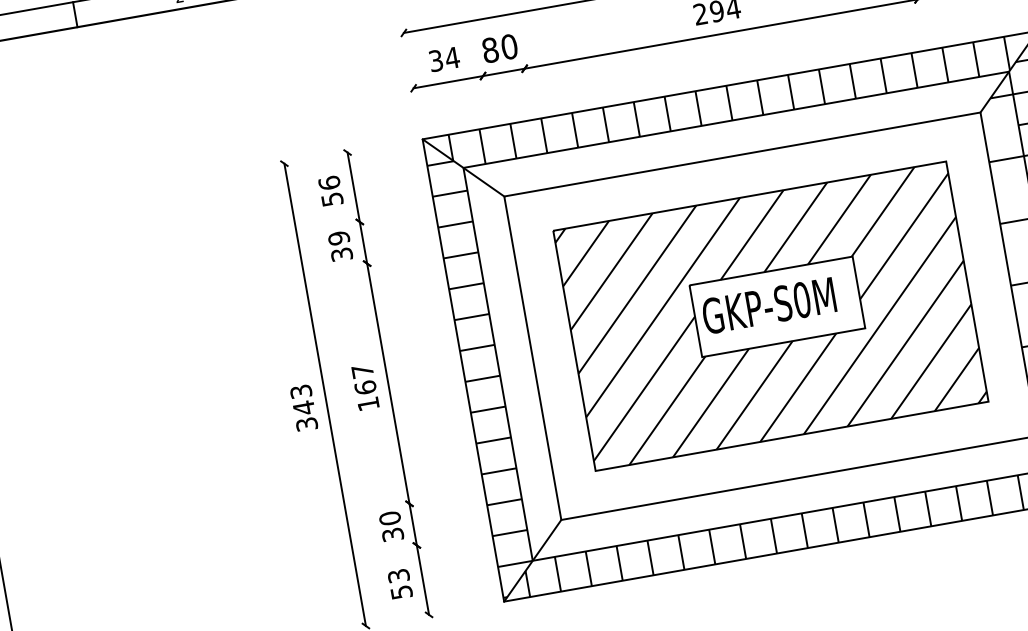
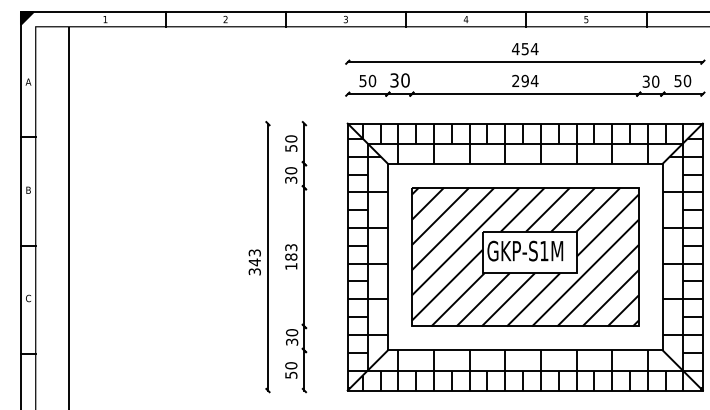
text: (490, 50) -> (394, 80), 80 -> 30
text: (443, 58) -> (367, 80), 34 -> 50
hatch: (734, 137) -> (522, 153), added
text: (329, 182) -> (291, 138), 56 -> 50
text: (339, 237) -> (291, 170), 39 -> 30
text: (802, 298) -> (544, 250), GKP-S0M -> GKP-S1M
hatch: (511, 341) -> (377, 245), added
text: (364, 379) -> (291, 252), 167 -> 183
hatch: (797, 496) -> (522, 360), added
text: (399, 575) -> (291, 365), 53 -> 50

